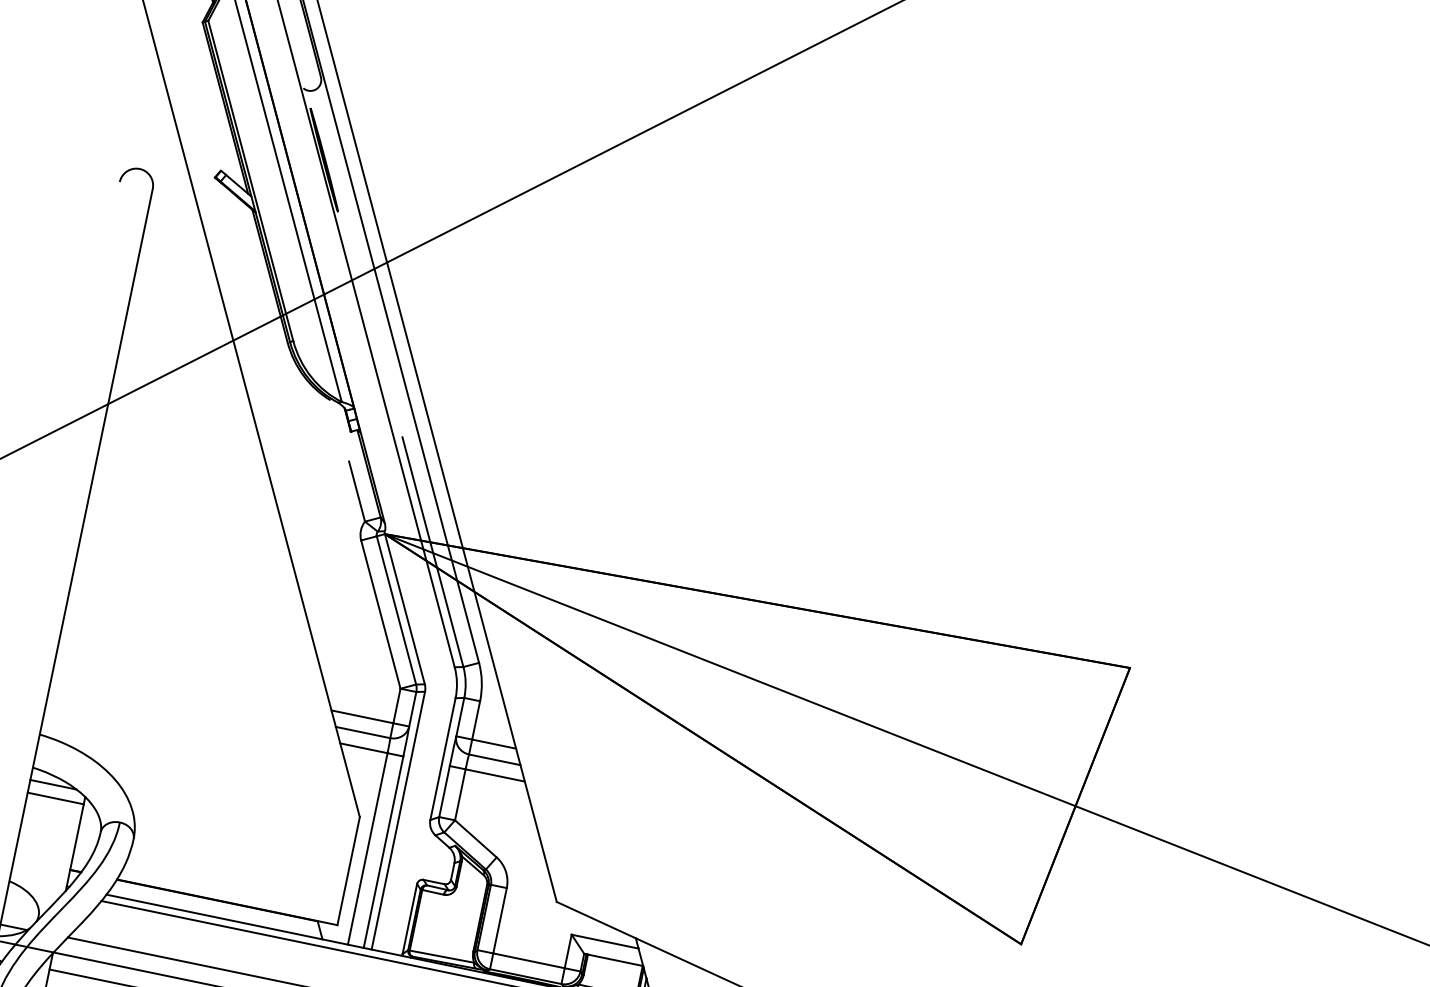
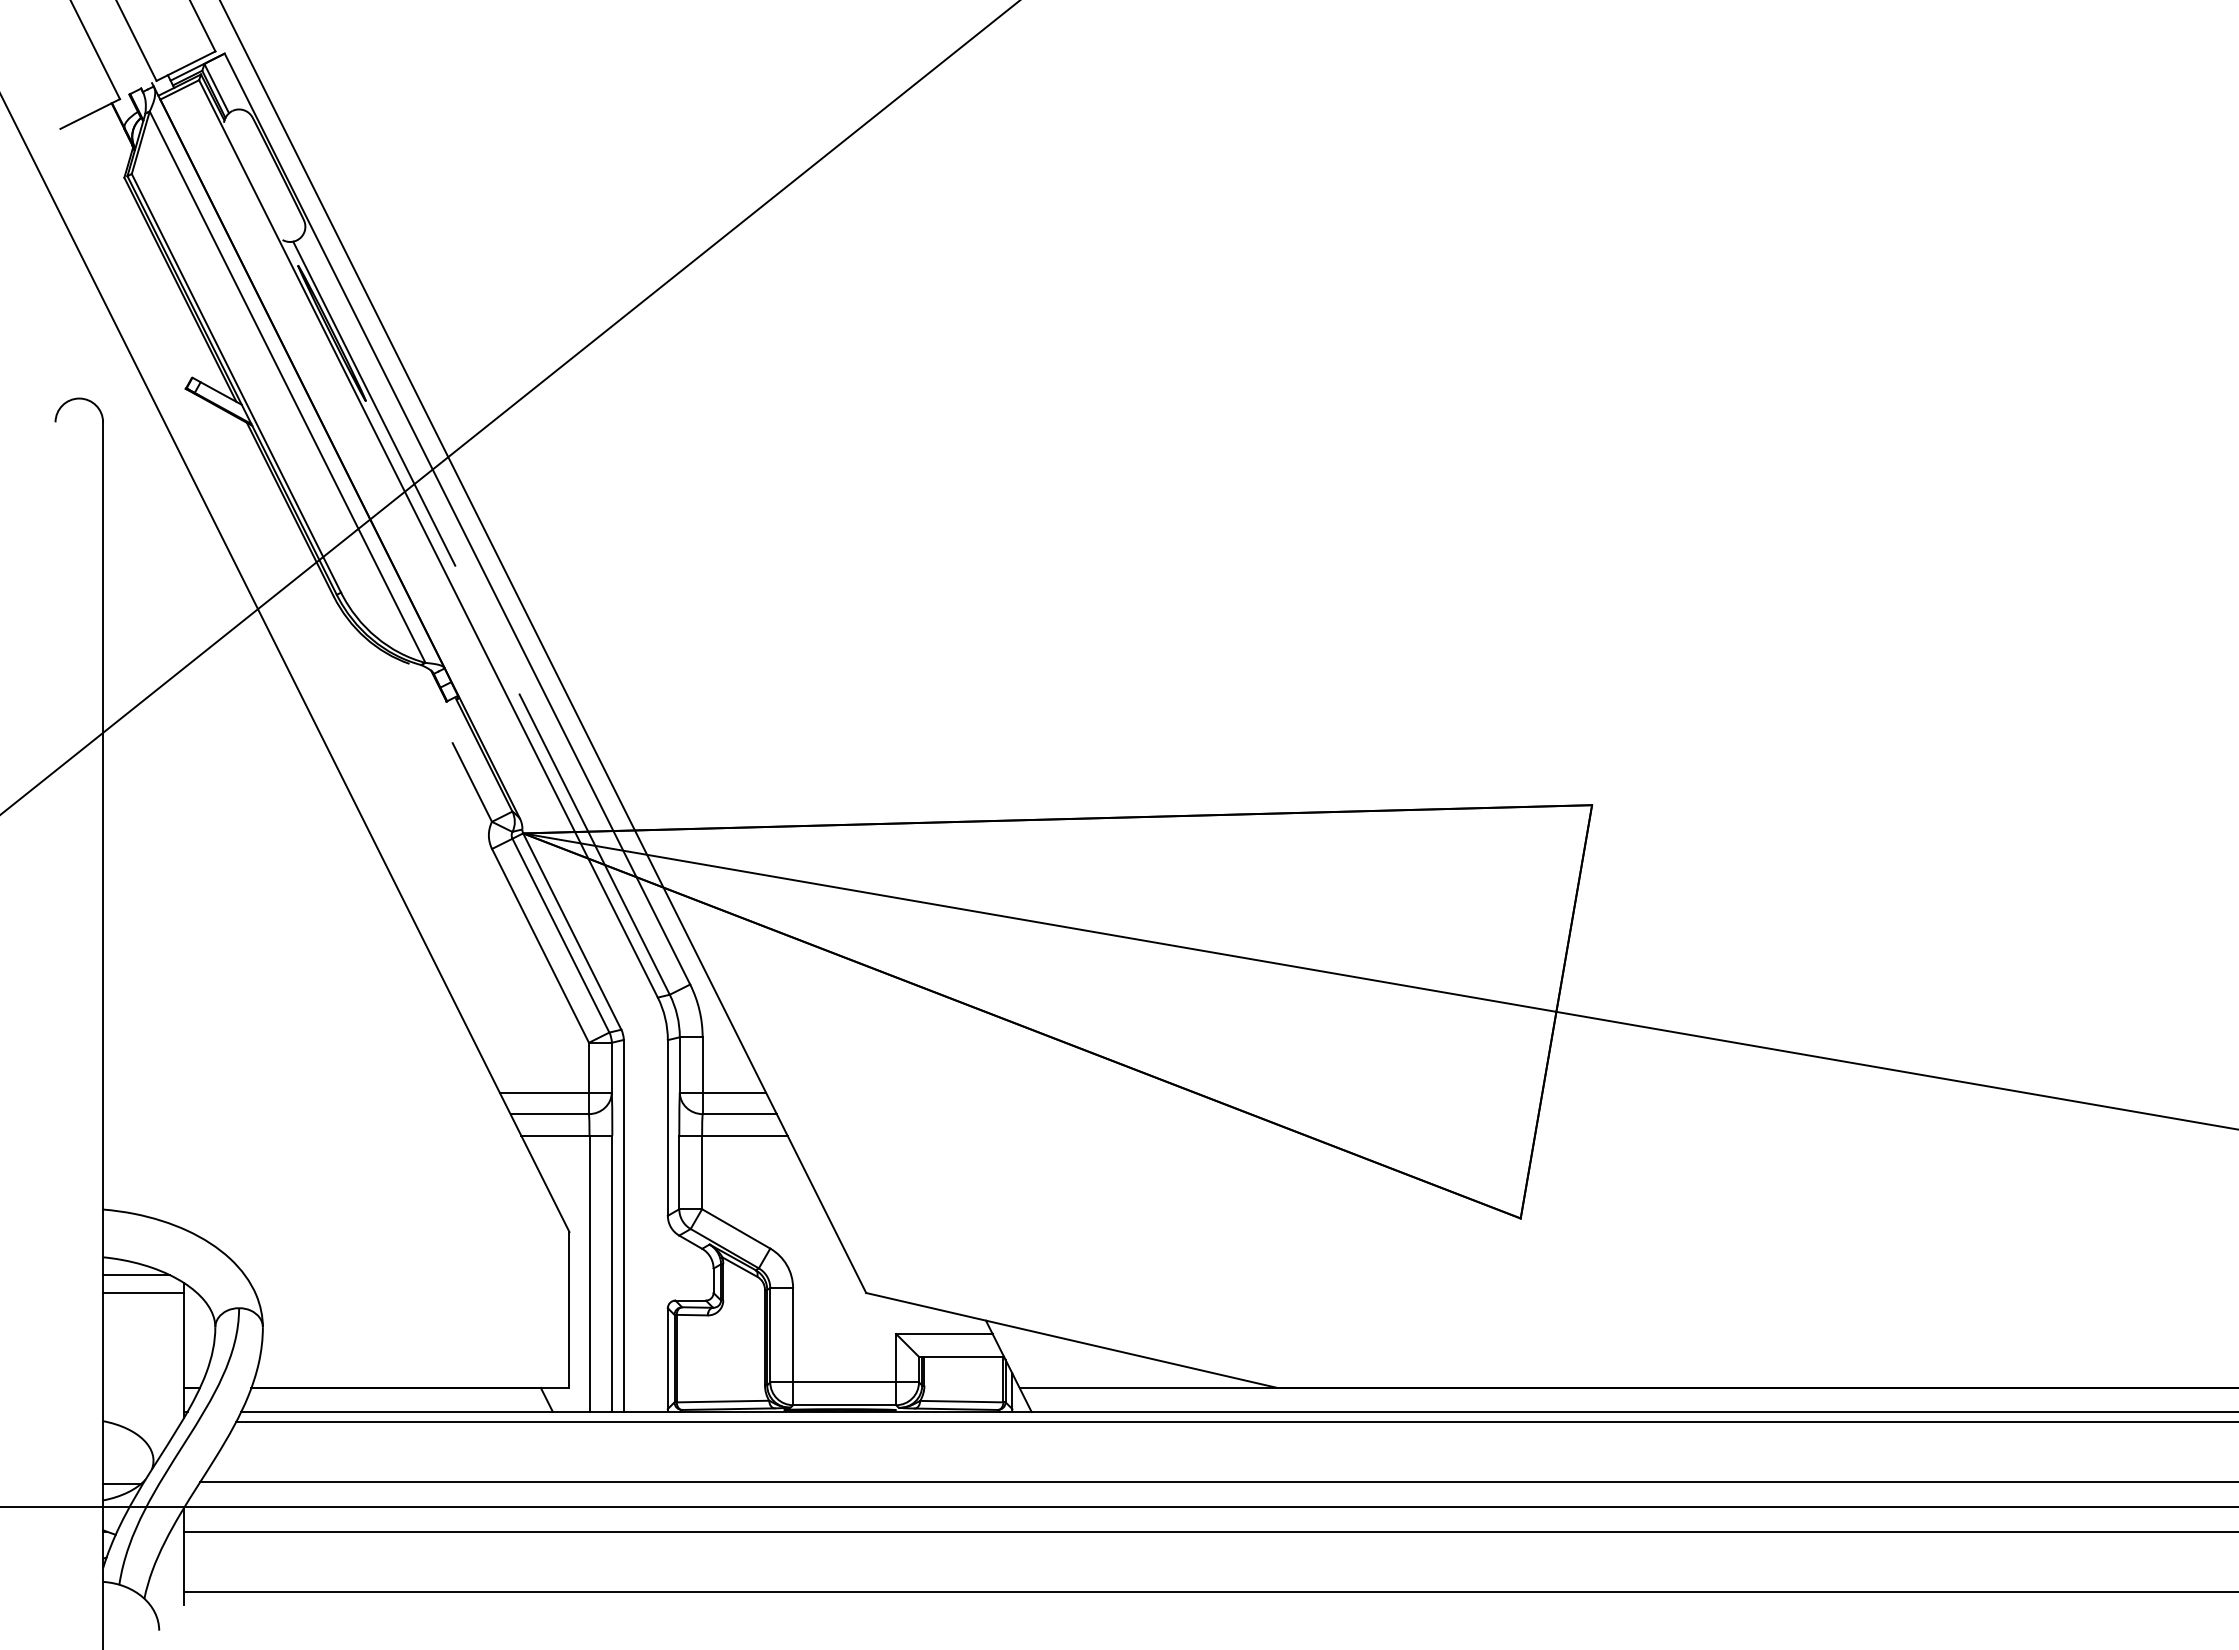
line: (343, 214) -> (374, 403), added

